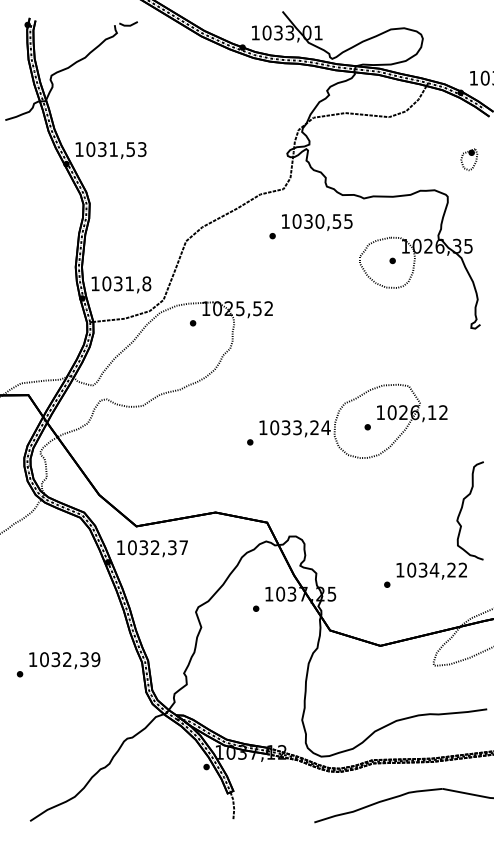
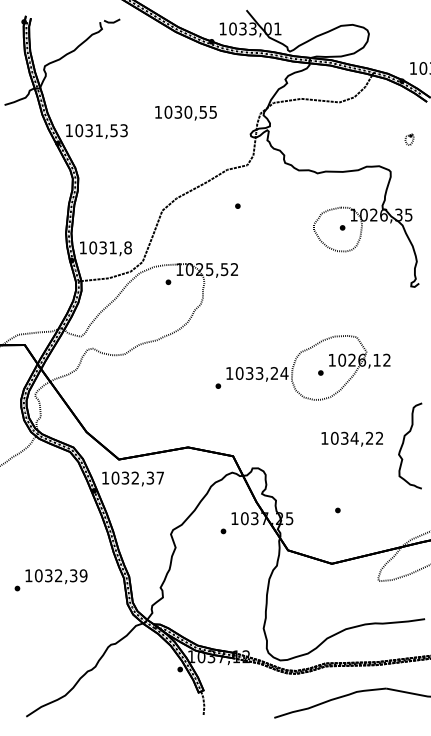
part: (469, 159) -> (409, 139), size x0.6
text: (317, 222) -> (186, 113), moved
text: (431, 570) -> (352, 438), moved

